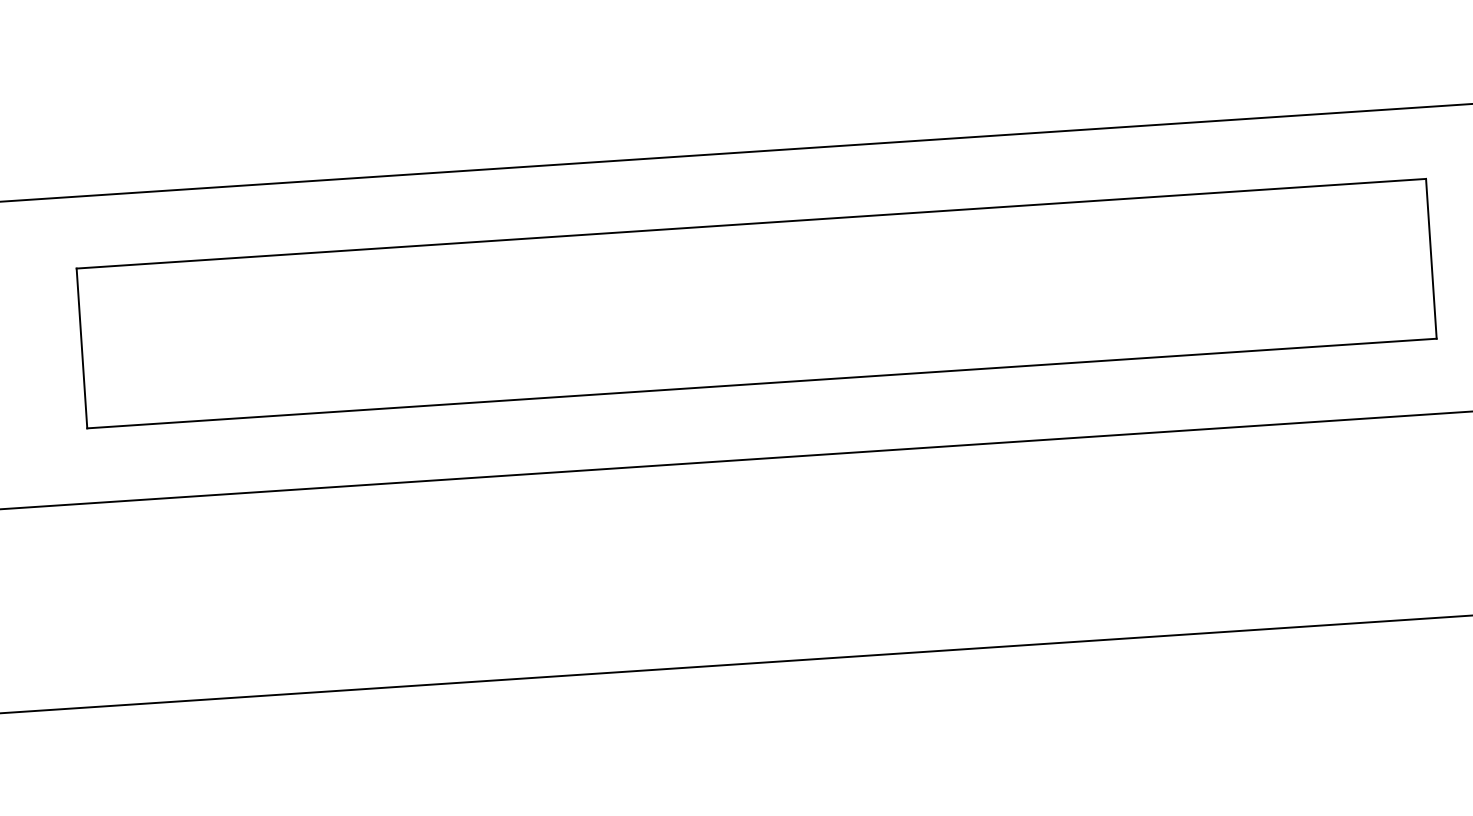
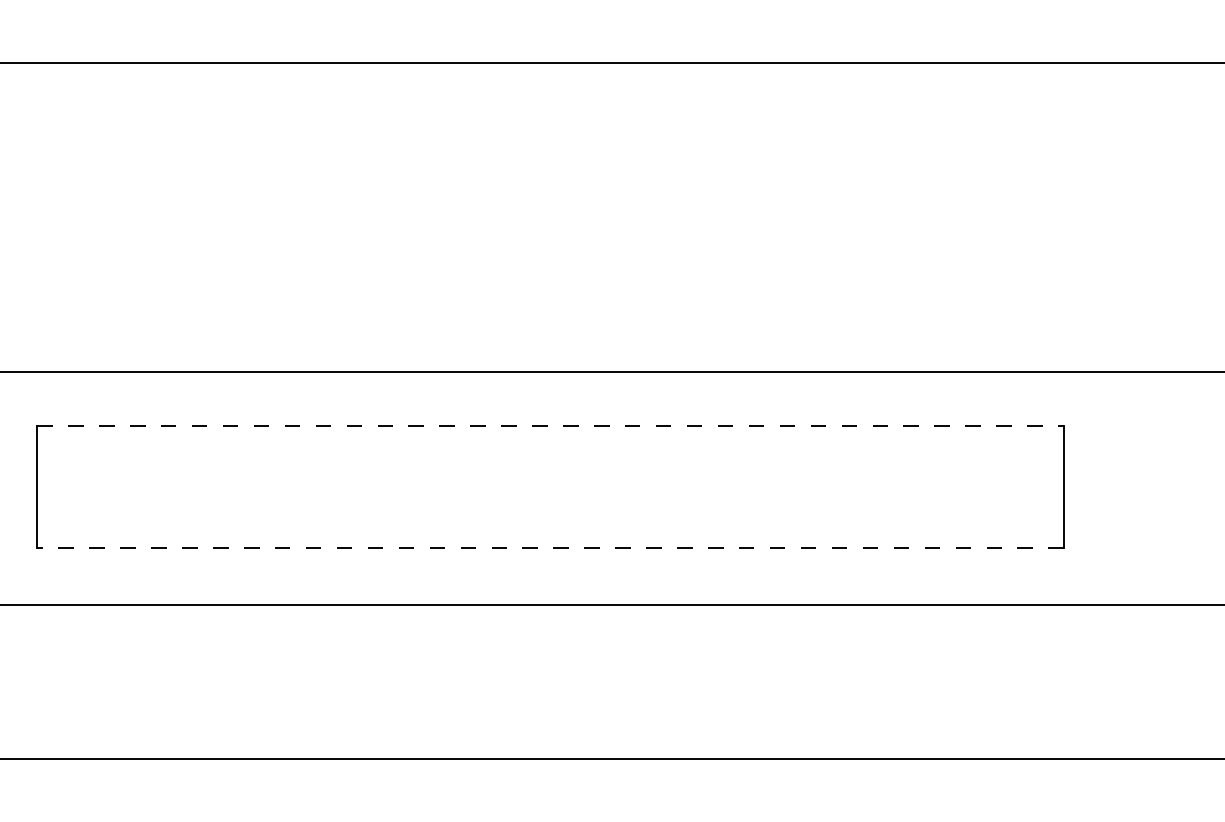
line: (752, 224) -> (551, 426), solid -> dashed
line: (761, 383) -> (550, 547), solid -> dashed

